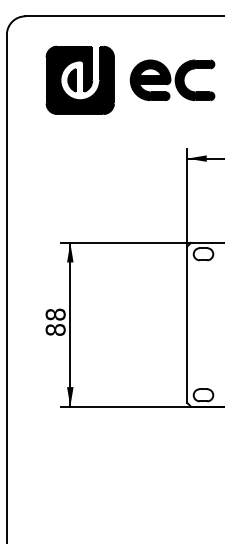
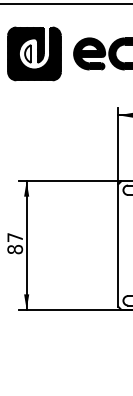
fill: (72, 80) -> (28, 54), removed
text: (55, 314) -> (15, 237), 88 -> 87

